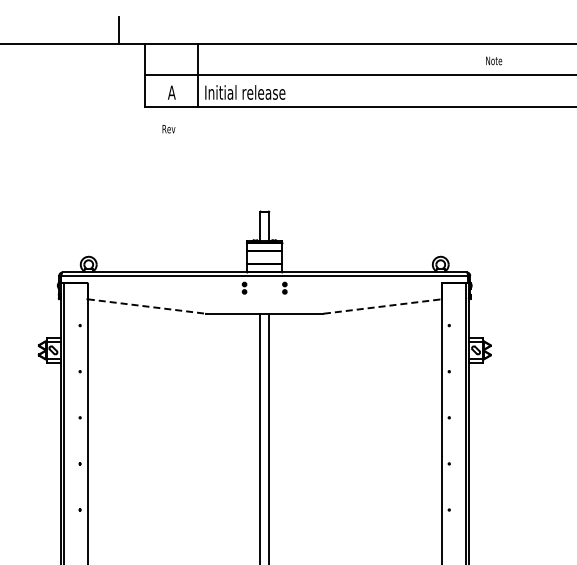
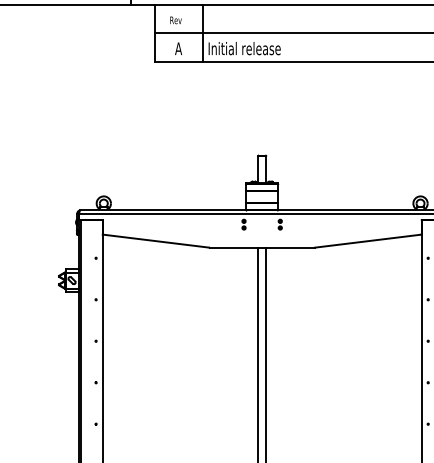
text: (168, 129) -> (175, 20), moved
line: (147, 306) -> (156, 241), dashed -> solid
line: (383, 306) -> (369, 241), dashed -> solid

